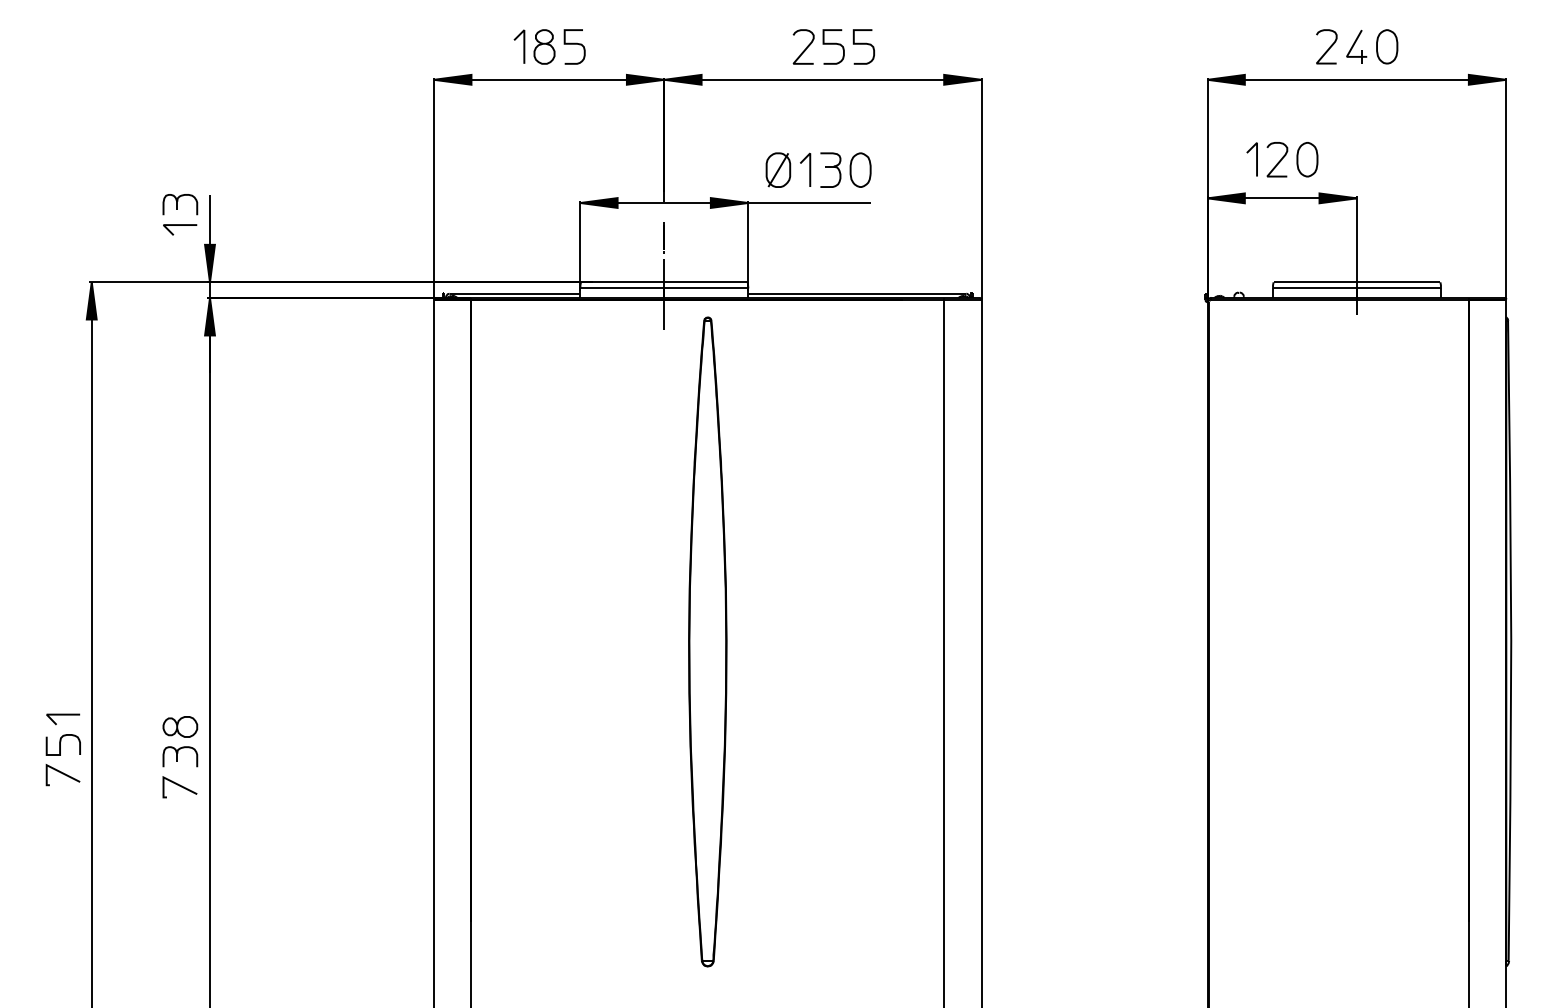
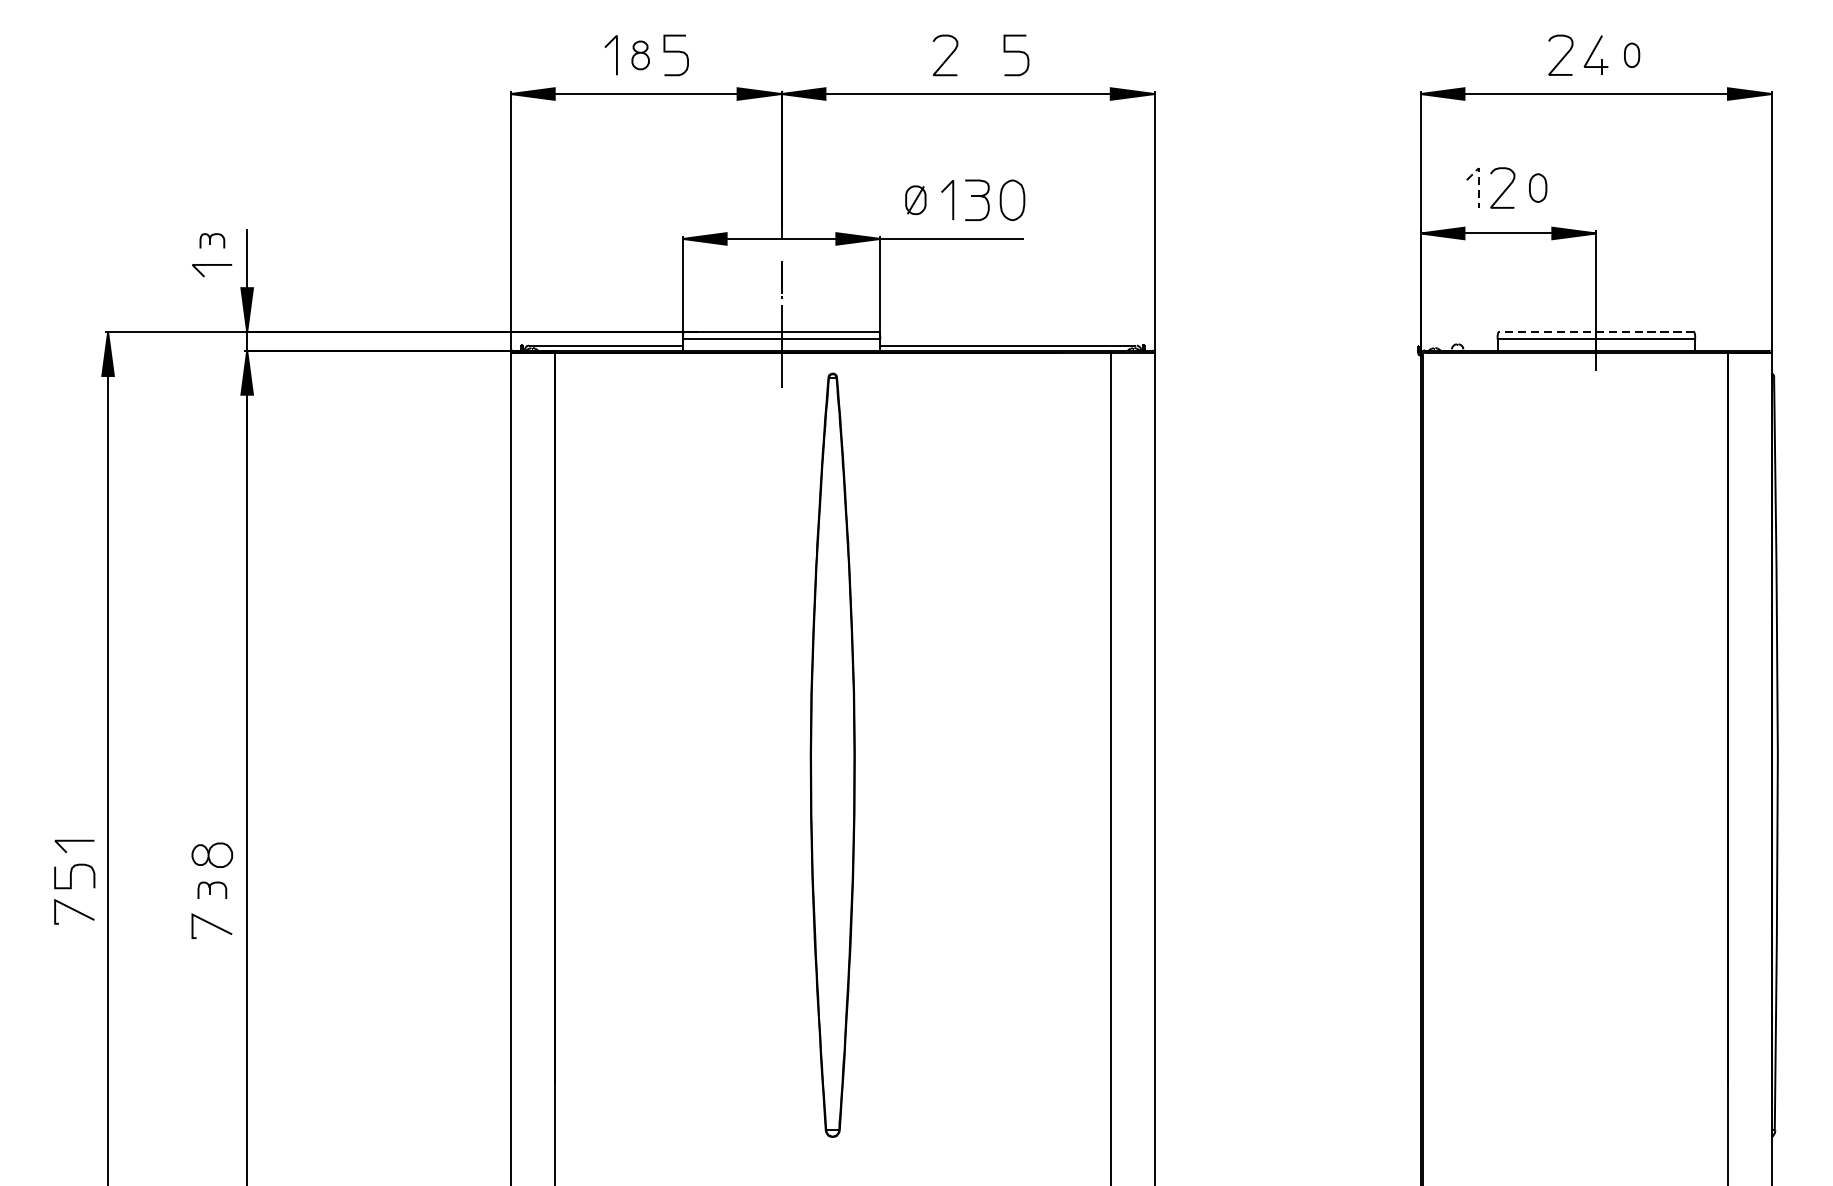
curve: (833, 44) -> (980, 52), removed
part: (544, 46) -> (640, 54), size x0.7
part: (1387, 46) -> (1632, 54), size x0.6
line: (1257, 151) -> (1479, 178), solid -> dashed
part: (1307, 159) -> (1538, 187), size x0.7
part: (778, 169) -> (915, 199), size x0.7
part: (180, 204) -> (212, 240), size x0.6
line: (1356, 282) -> (1595, 332), solid -> dashed
part: (180, 756) -> (212, 890), size x0.7

